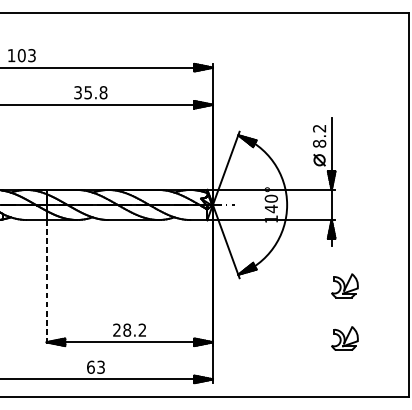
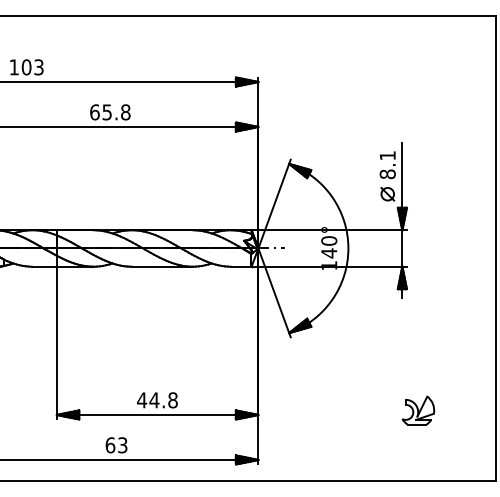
text: (77, 92) -> (94, 112), 35.8 -> 65.8
text: (319, 128) -> (387, 155), 8.2 -> 8.1
line: (46, 283) -> (56, 343), dashed -> solid
part: (344, 285) -> (418, 346), removed
text: (129, 330) -> (157, 400), 28.2 -> 44.8

